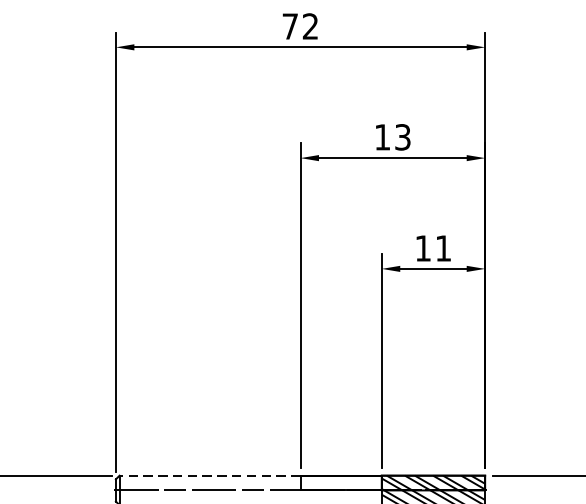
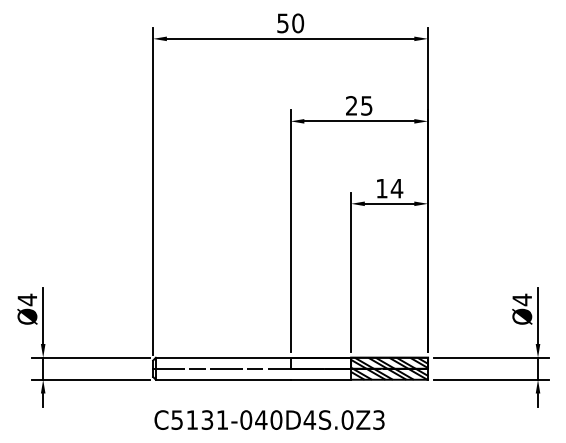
text: (300, 26) -> (290, 23), 72 -> 50
text: (393, 136) -> (359, 105), 13 -> 25
text: (442, 248) -> (396, 188), 11 -> 14
line: (209, 475) -> (222, 357), dashed -> solid

